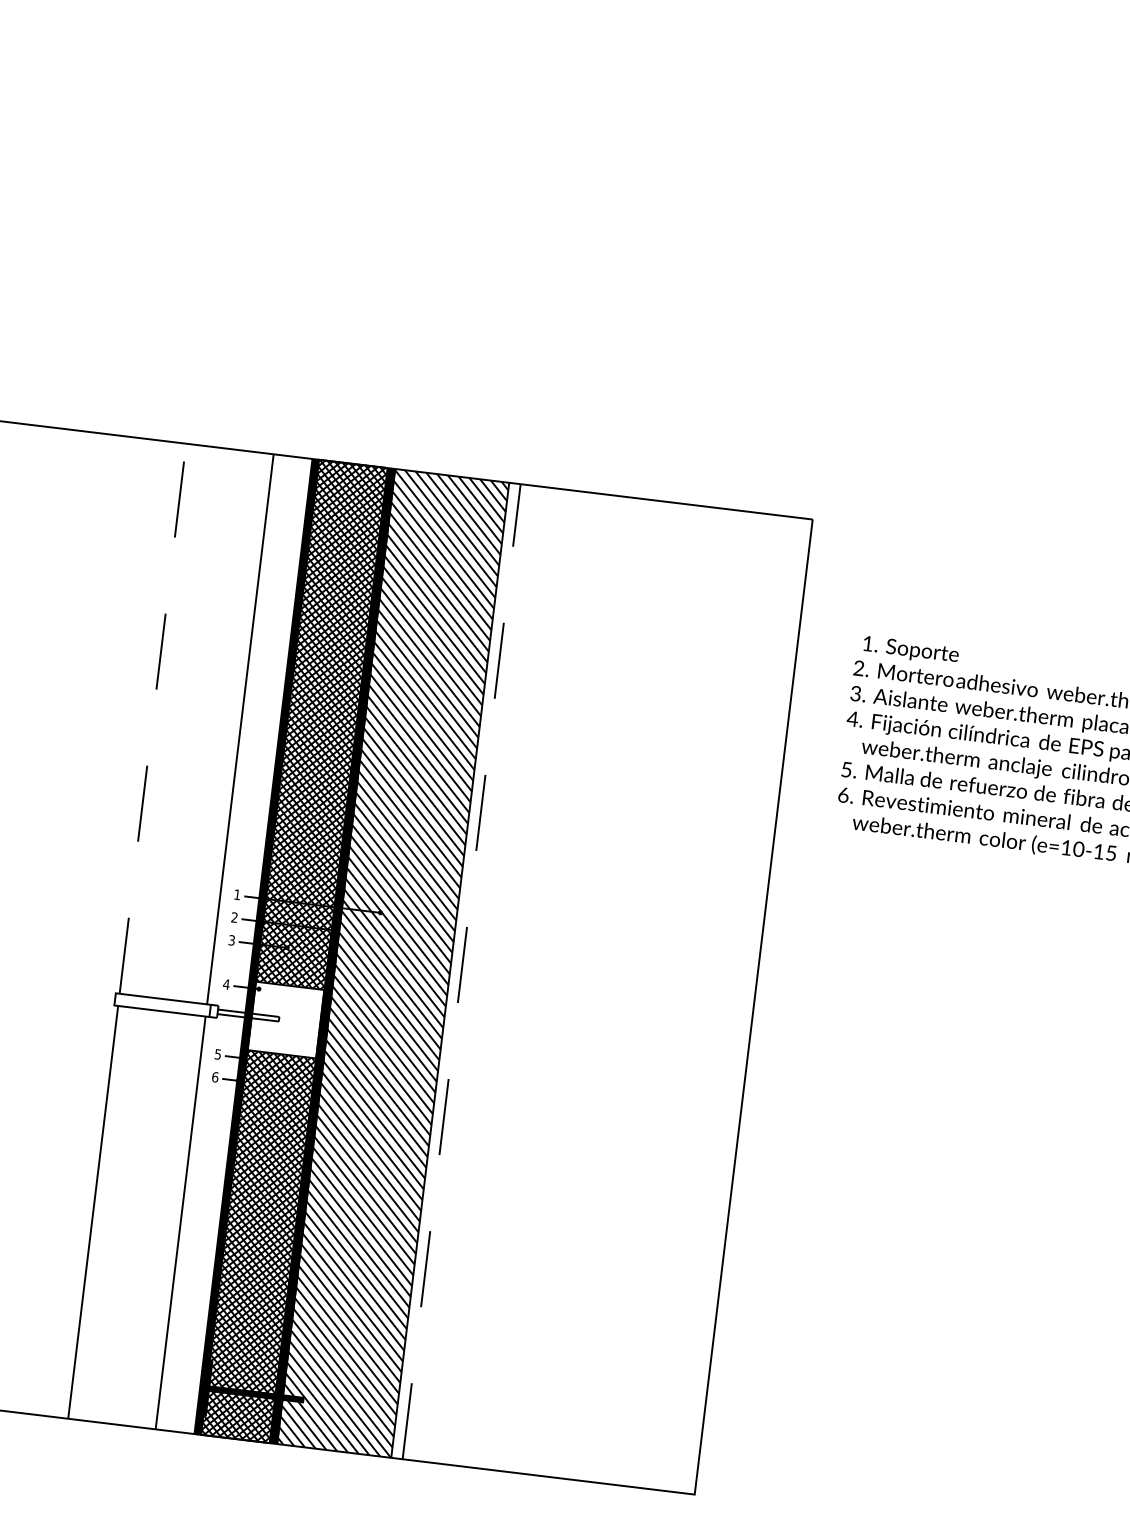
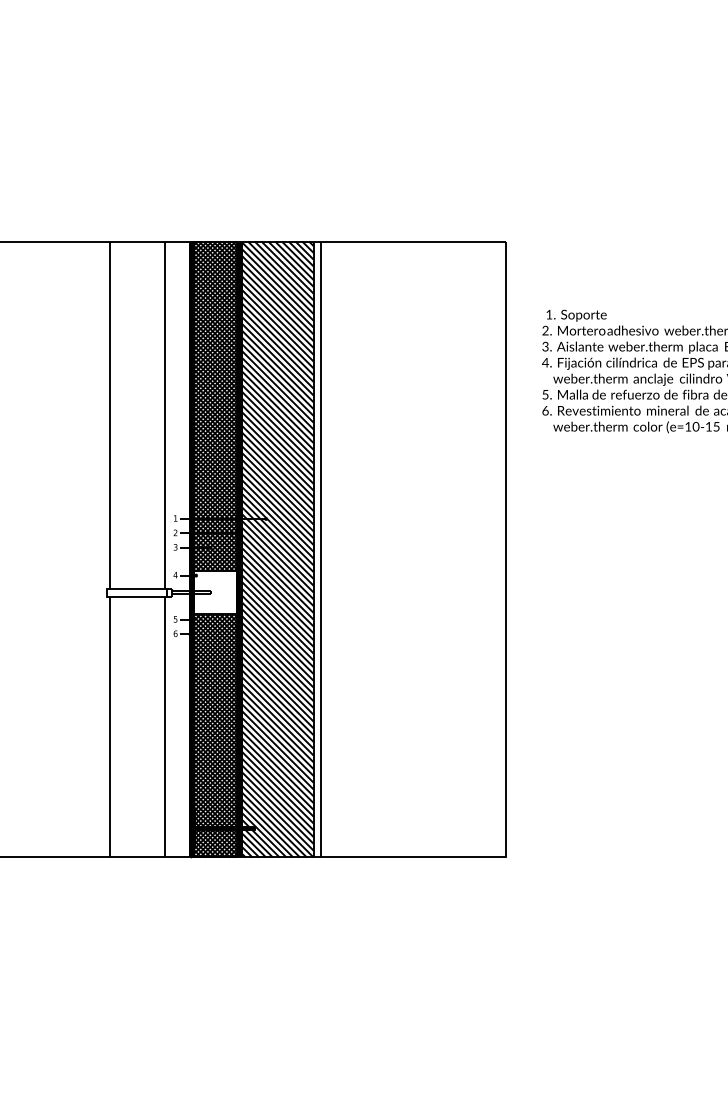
line: (152, 719) -> (109, 415), dashed -> solid
line: (462, 971) -> (321, 549), dashed -> solid

